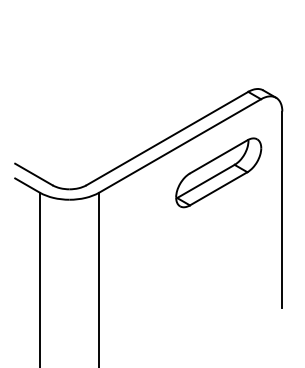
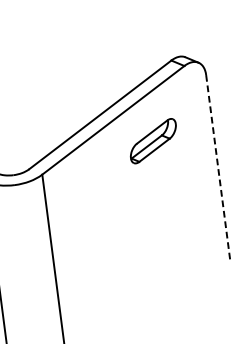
part: (218, 172) -> (153, 140), size x0.6
line: (282, 210) -> (218, 169), solid -> dashed

